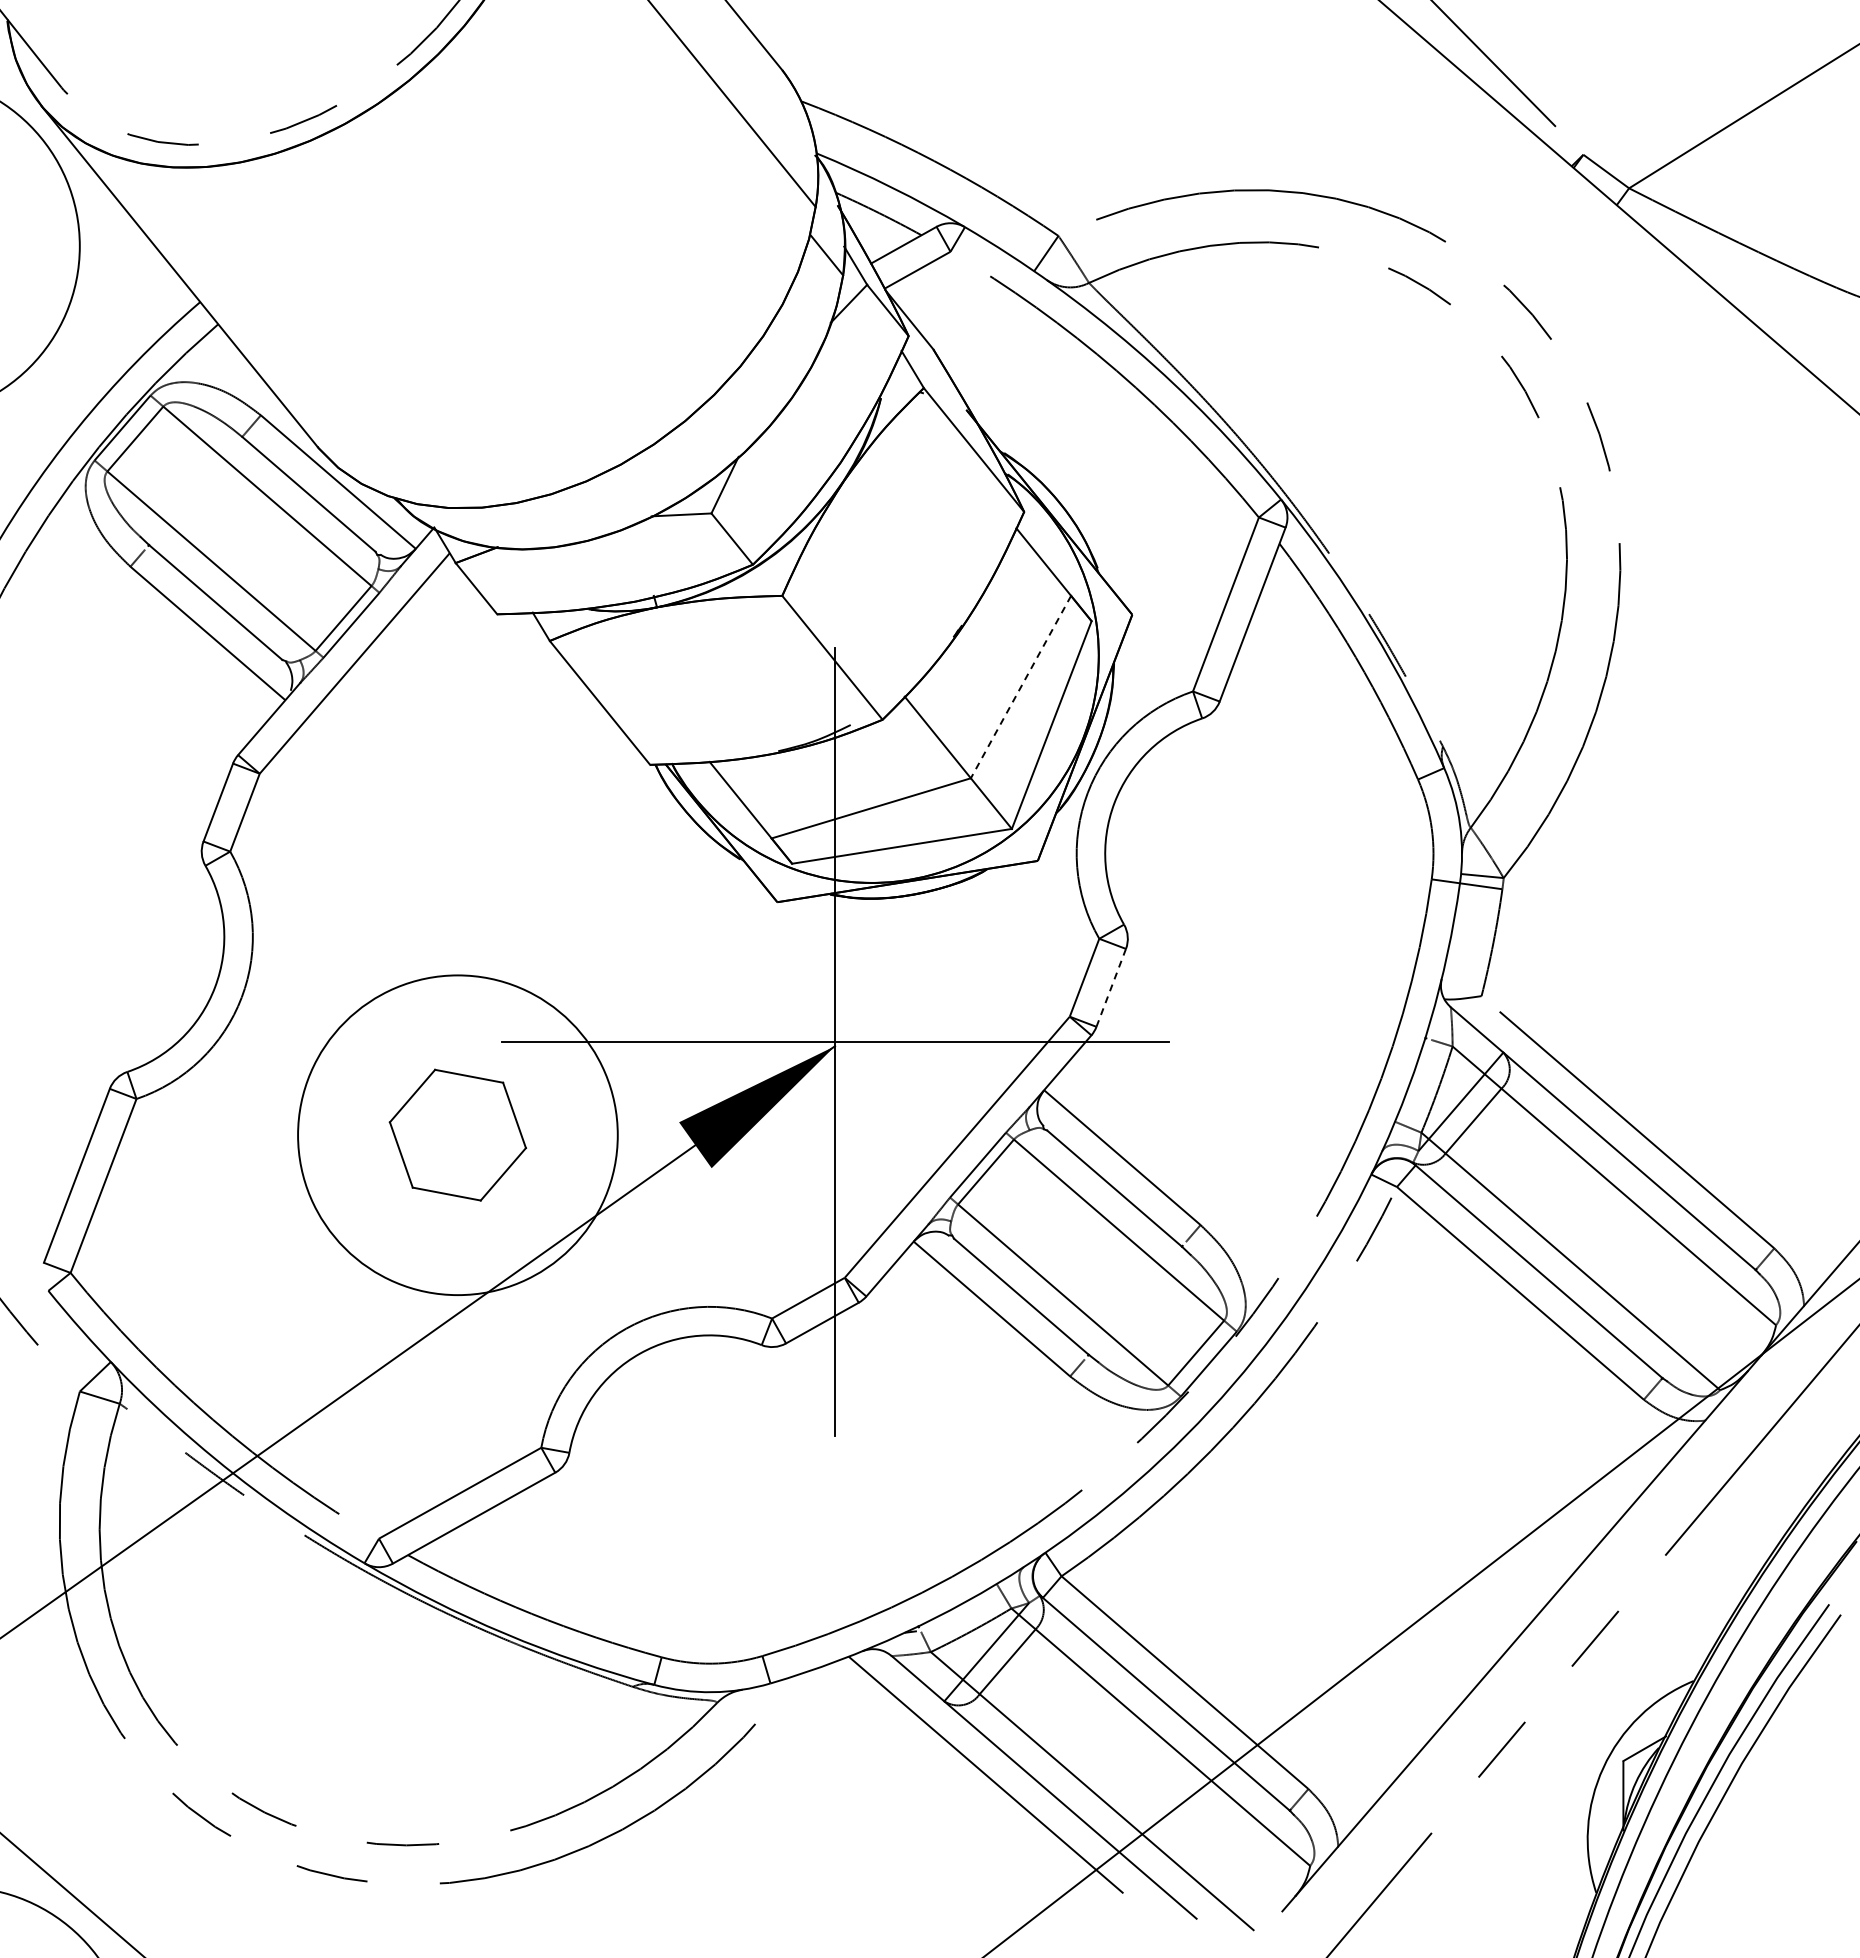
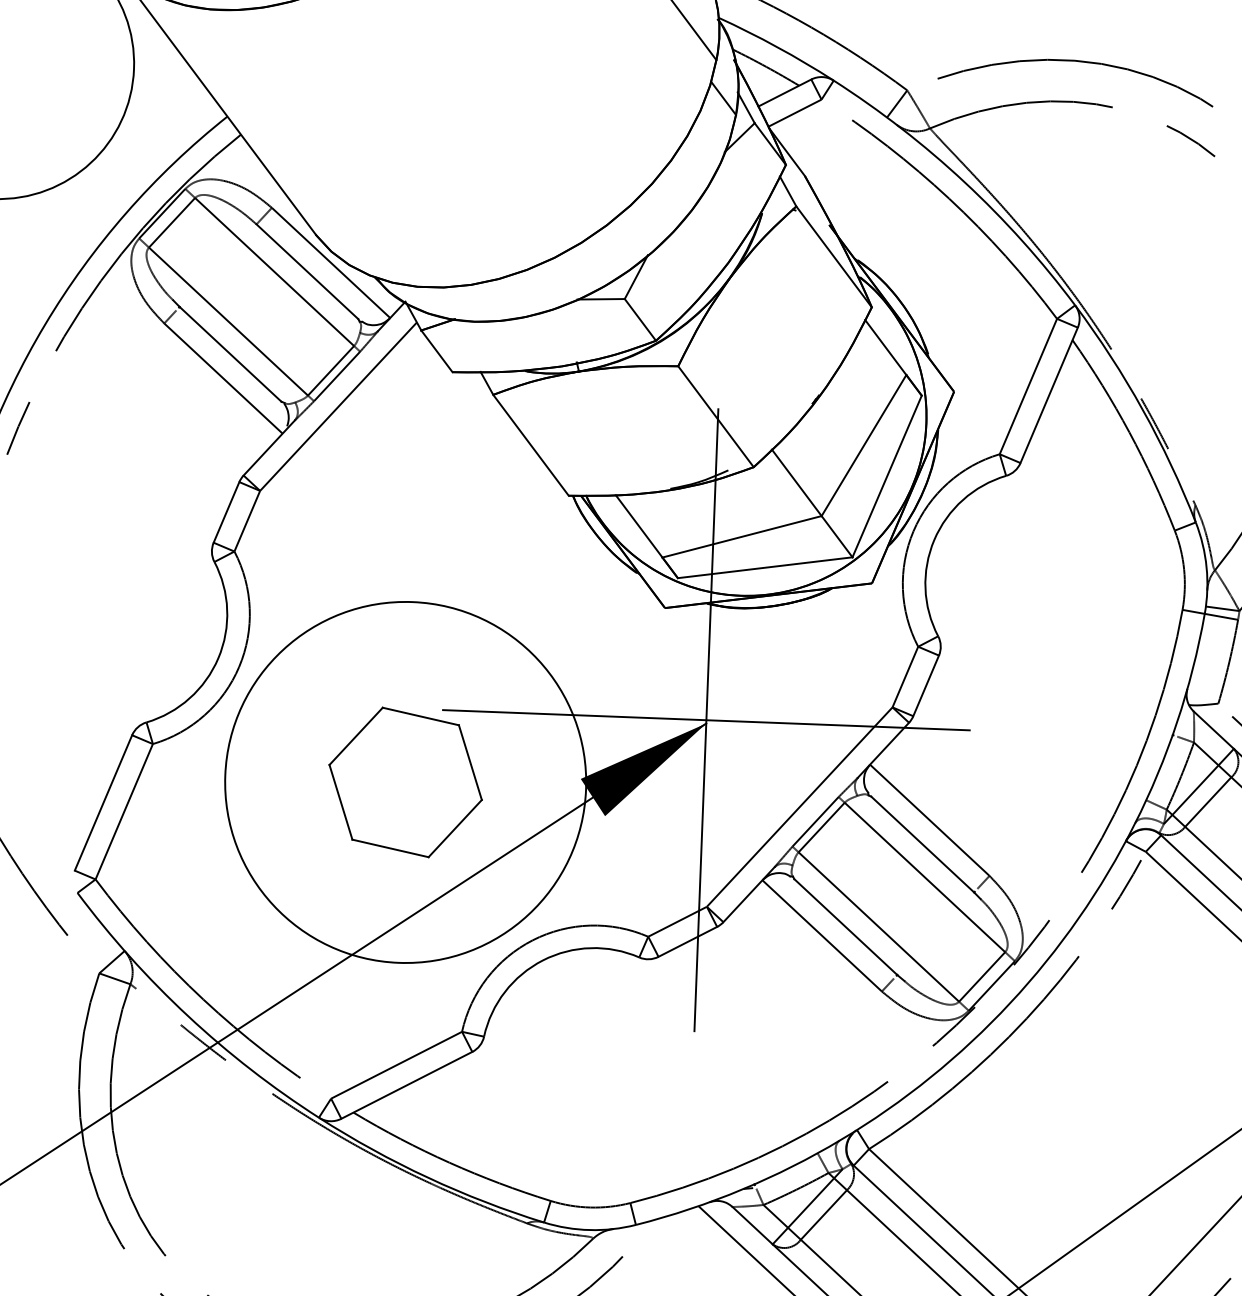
line: (1020, 687) -> (863, 445), dashed -> solid
line: (1111, 987) -> (926, 685), dashed -> solid
circle: (457, 1134) -> (405, 781), size x1.43
part: (457, 1134) -> (405, 781), size x1.43

